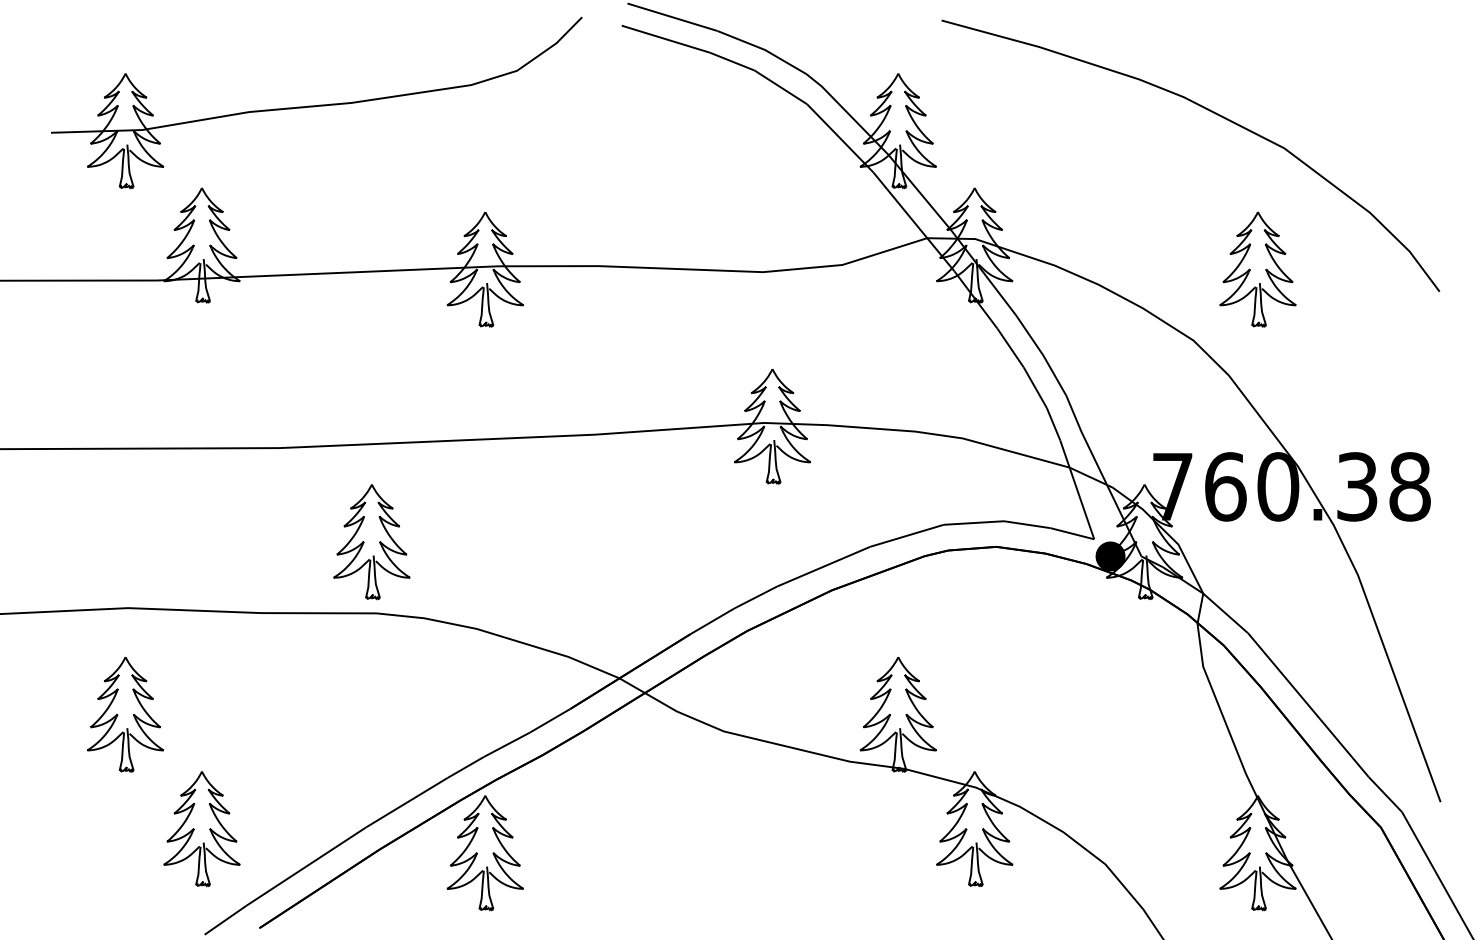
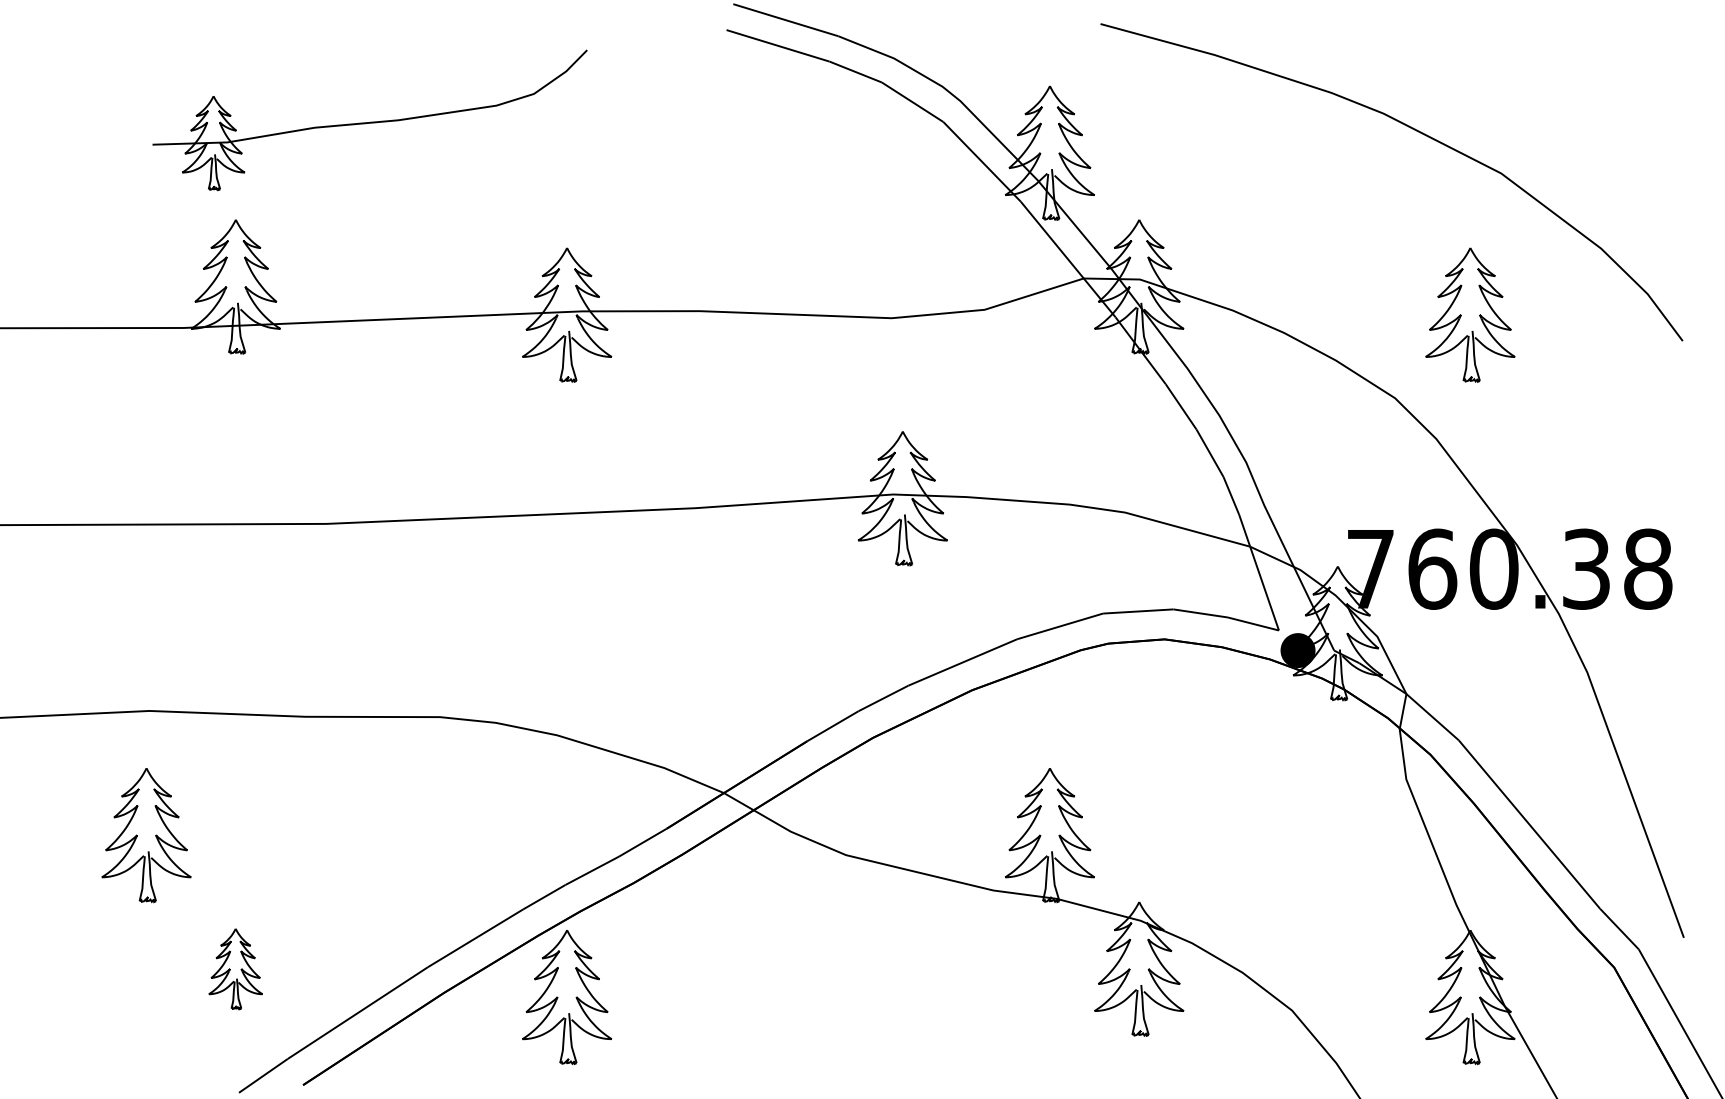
part: (316, 102) -> (369, 119), size x0.7
part: (371, 541) -> (434, 633), removed
part: (201, 828) -> (235, 968), size x0.6

